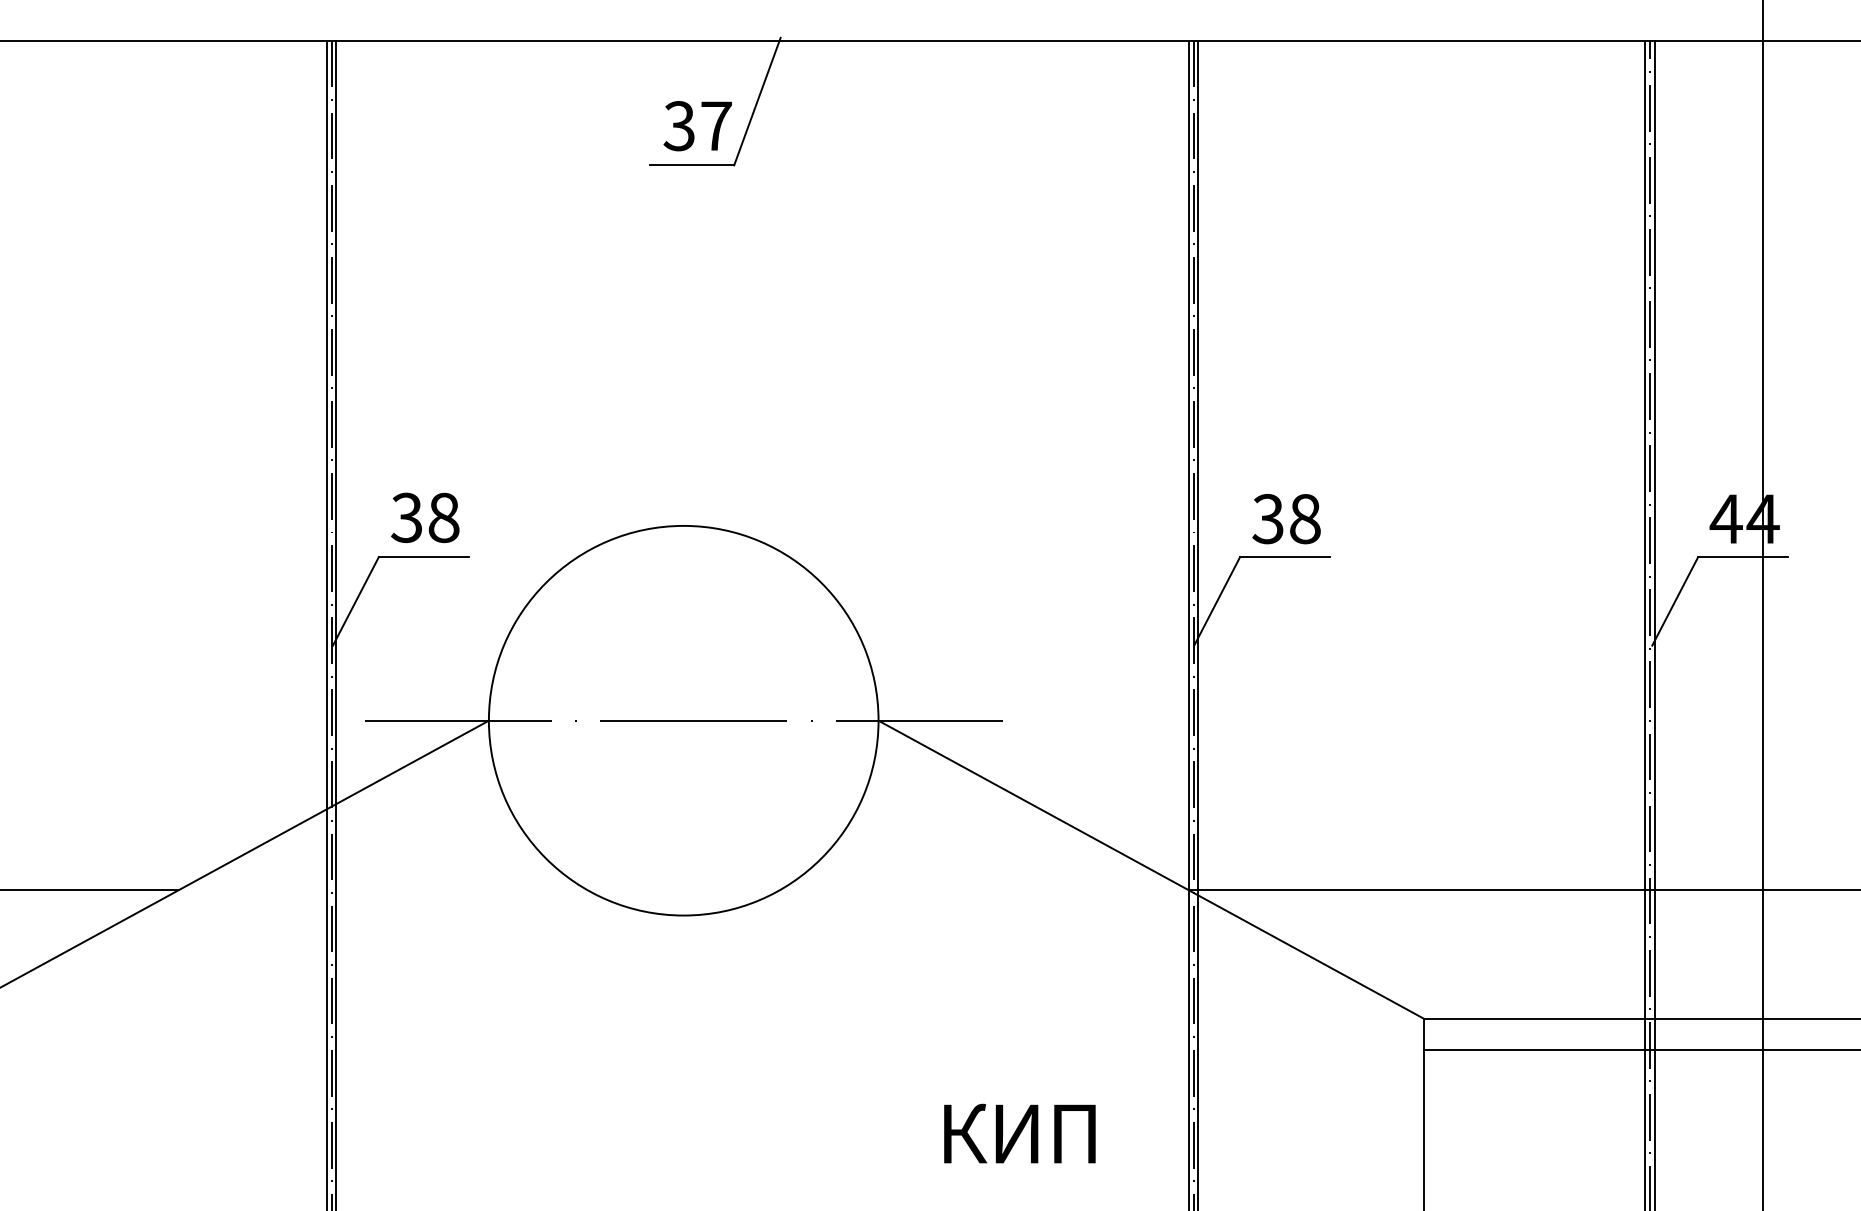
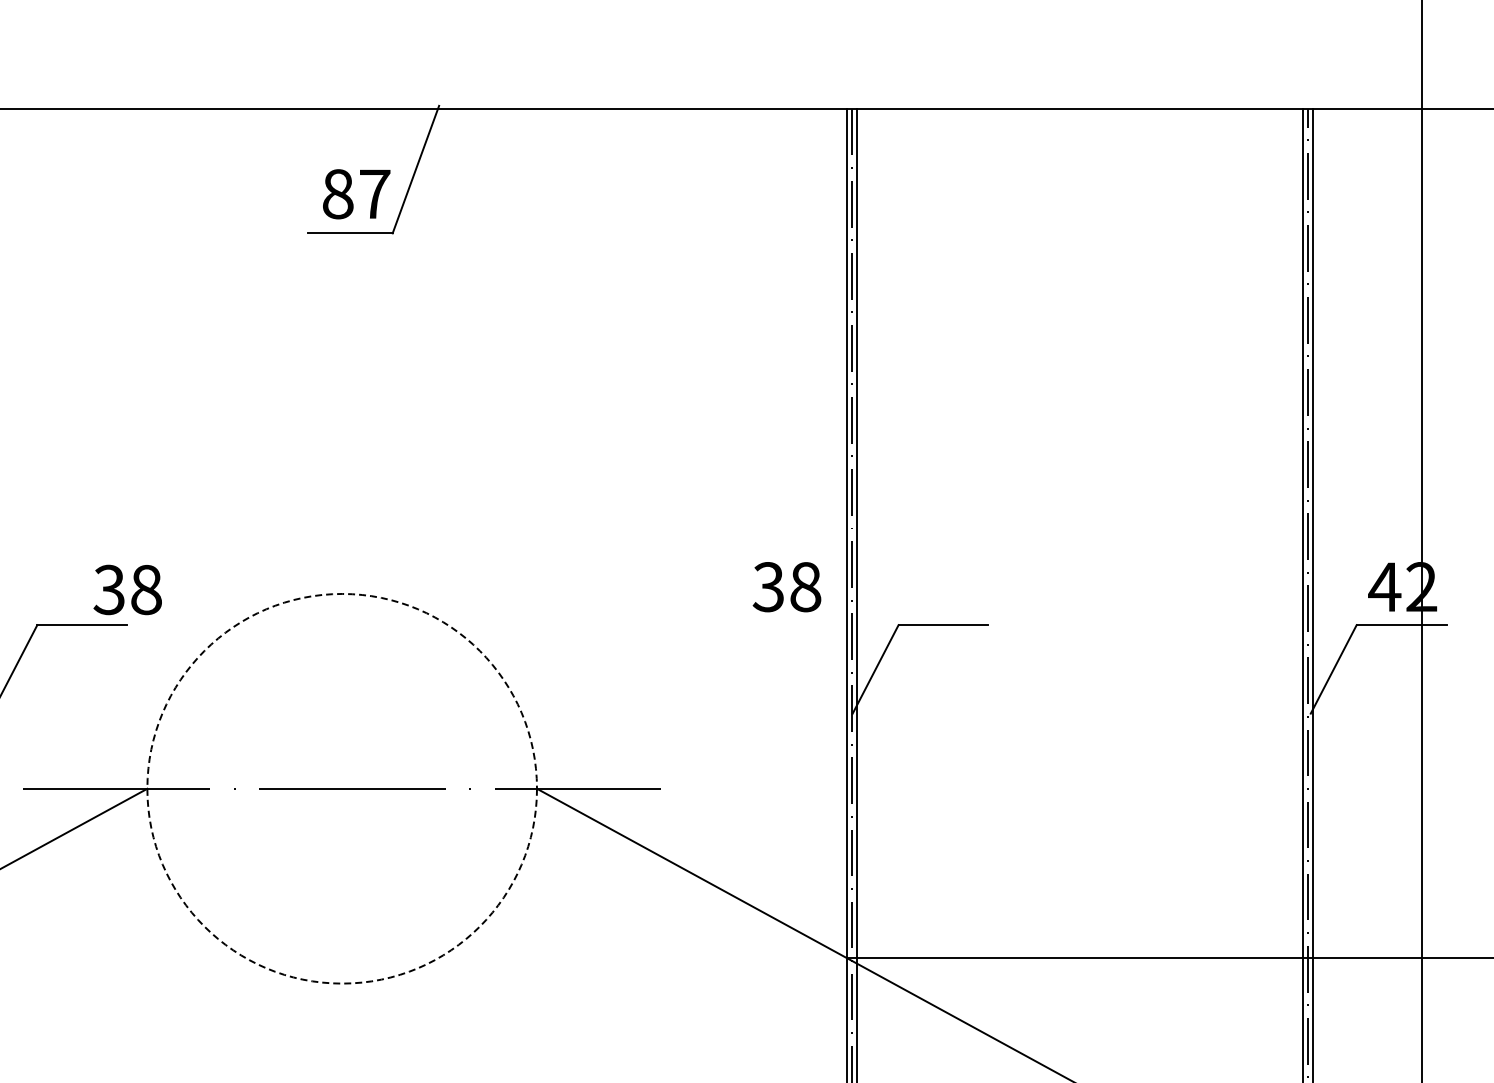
text: (679, 126) -> (337, 194), 37 -> 87
text: (425, 517) -> (127, 589), moved
text: (1762, 518) -> (1420, 586), 44 -> 42
text: (1286, 519) -> (786, 587), moved
circle: (683, 720) -> (341, 788), solid -> dashed

